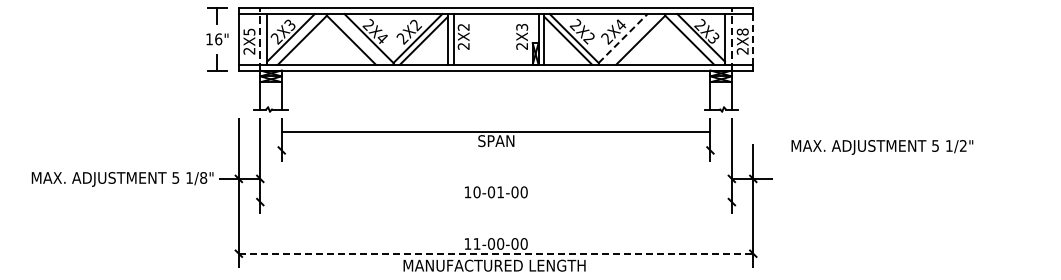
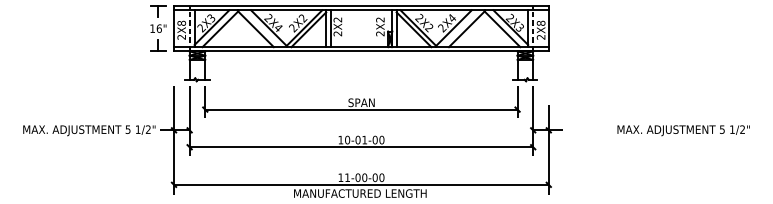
text: (522, 26) -> (380, 19), 2X3 -> 2X2
text: (249, 31) -> (181, 22), 2X5 -> 2X8
line: (623, 38) -> (454, 28), dashed -> solid
line: (753, 38) -> (548, 28), dashed -> solid
line: (495, 132) -> (361, 109), moved
text: (882, 147) -> (683, 130), moved
text: (203, 177) -> (148, 129), 1/8" -> 1/2"
line: (495, 202) -> (361, 147), added
line: (496, 253) -> (361, 184), dashed -> solid

